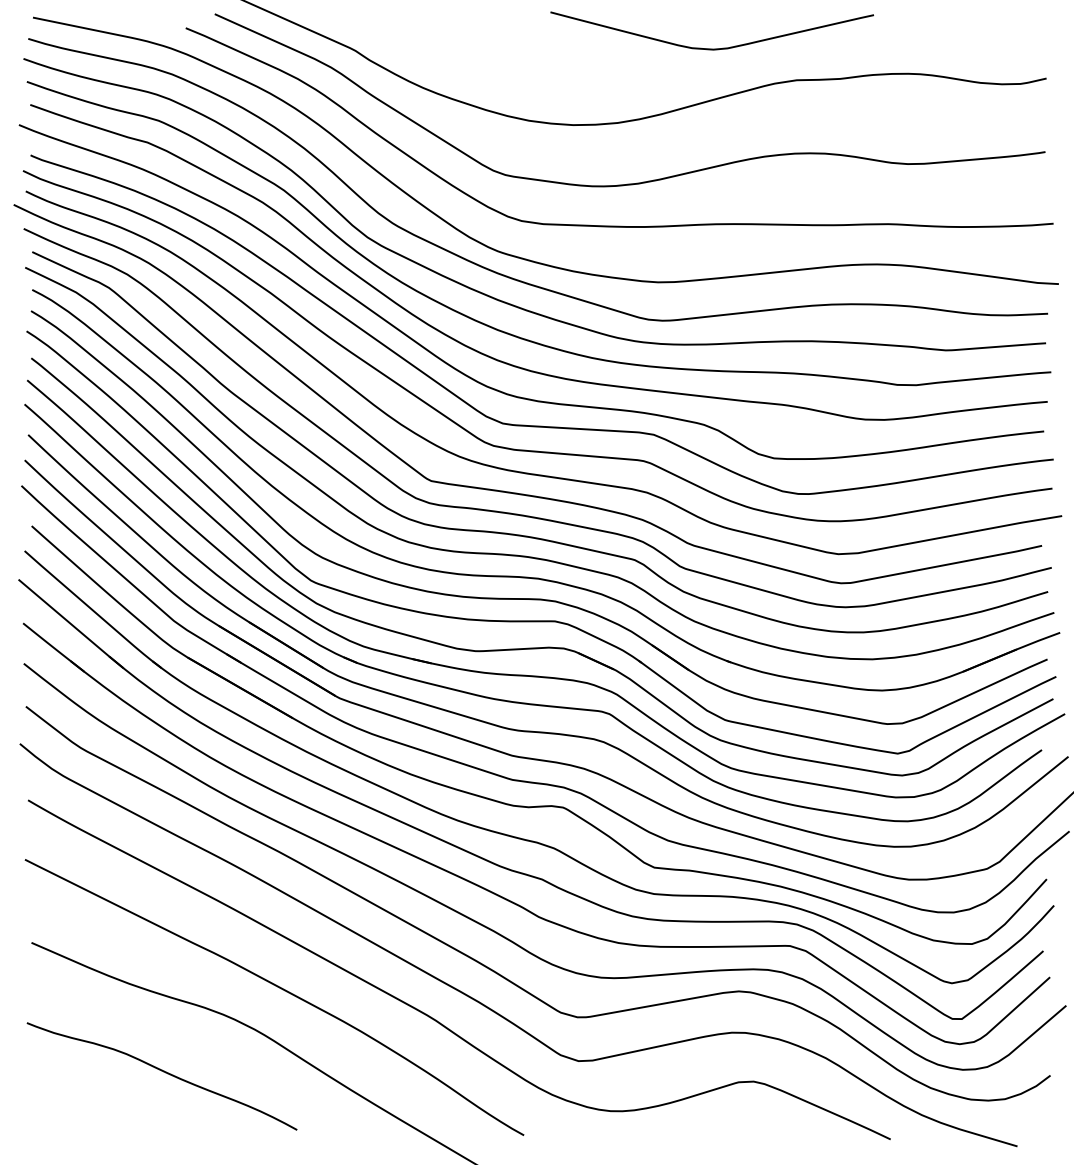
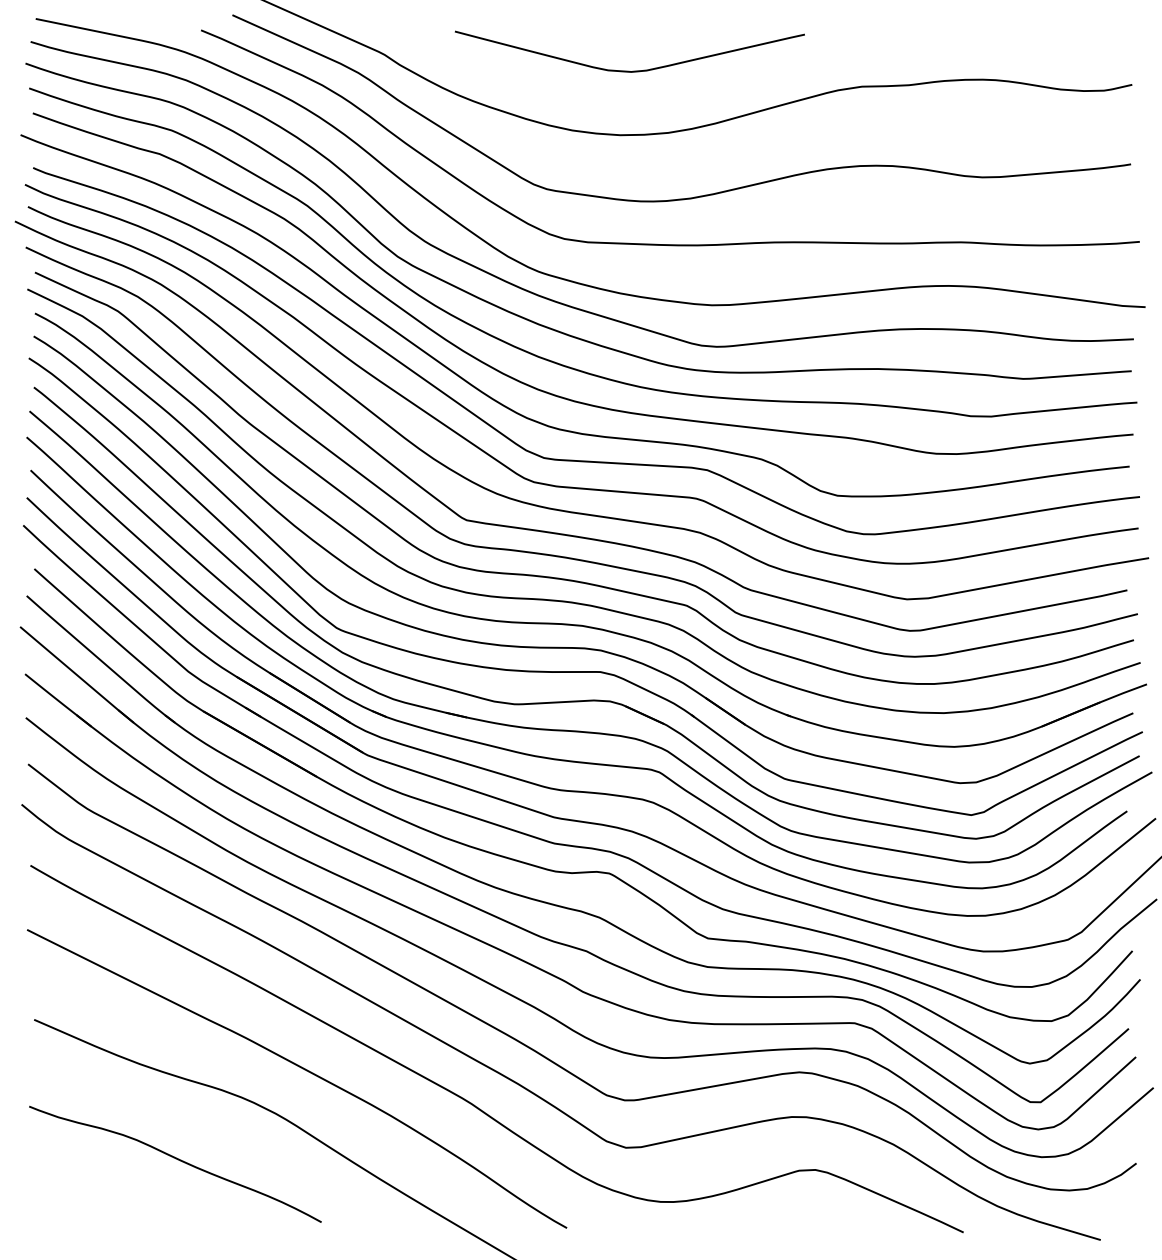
curve: (711, 48) -> (629, 70), moved

